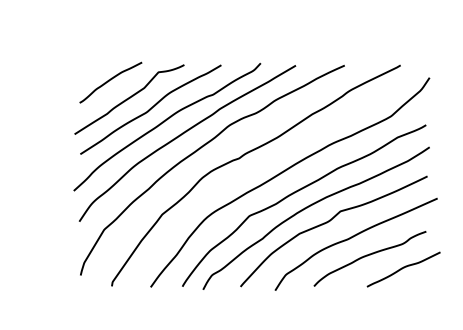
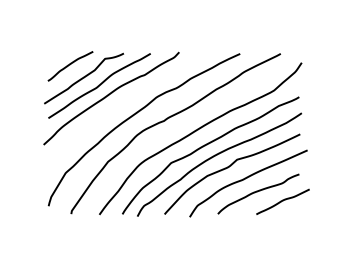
curve: (181, 136) -> (121, 105), removed

